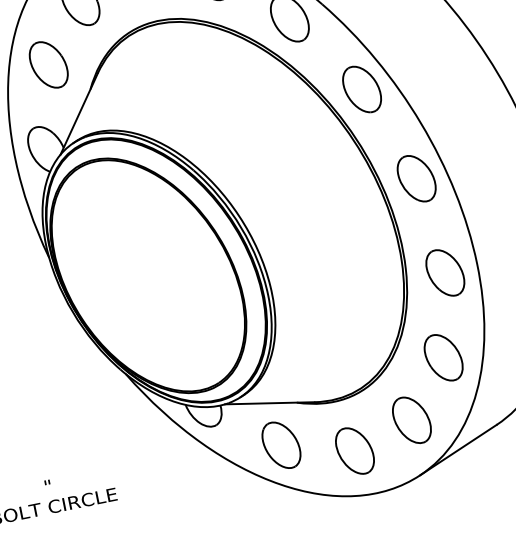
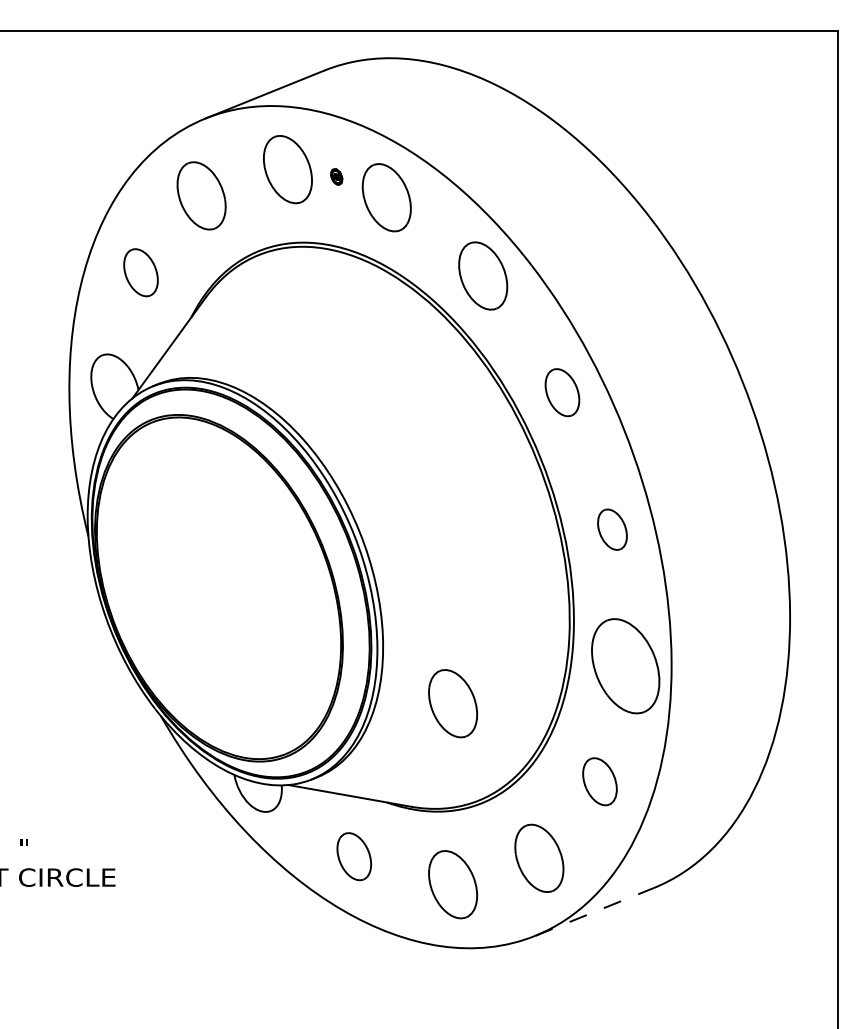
part: (48, 64) -> (140, 272), size x0.7
part: (362, 89) -> (562, 392), size x0.7
part: (416, 178) -> (612, 529), size x0.6
part: (445, 272) -> (625, 665), size x1.4
part: (328, 323) -> (452, 703), added
part: (443, 357) -> (599, 781), size x0.7
part: (281, 445) -> (354, 856), size x0.7
line: (458, 449) -> (594, 911), solid -> dashed

